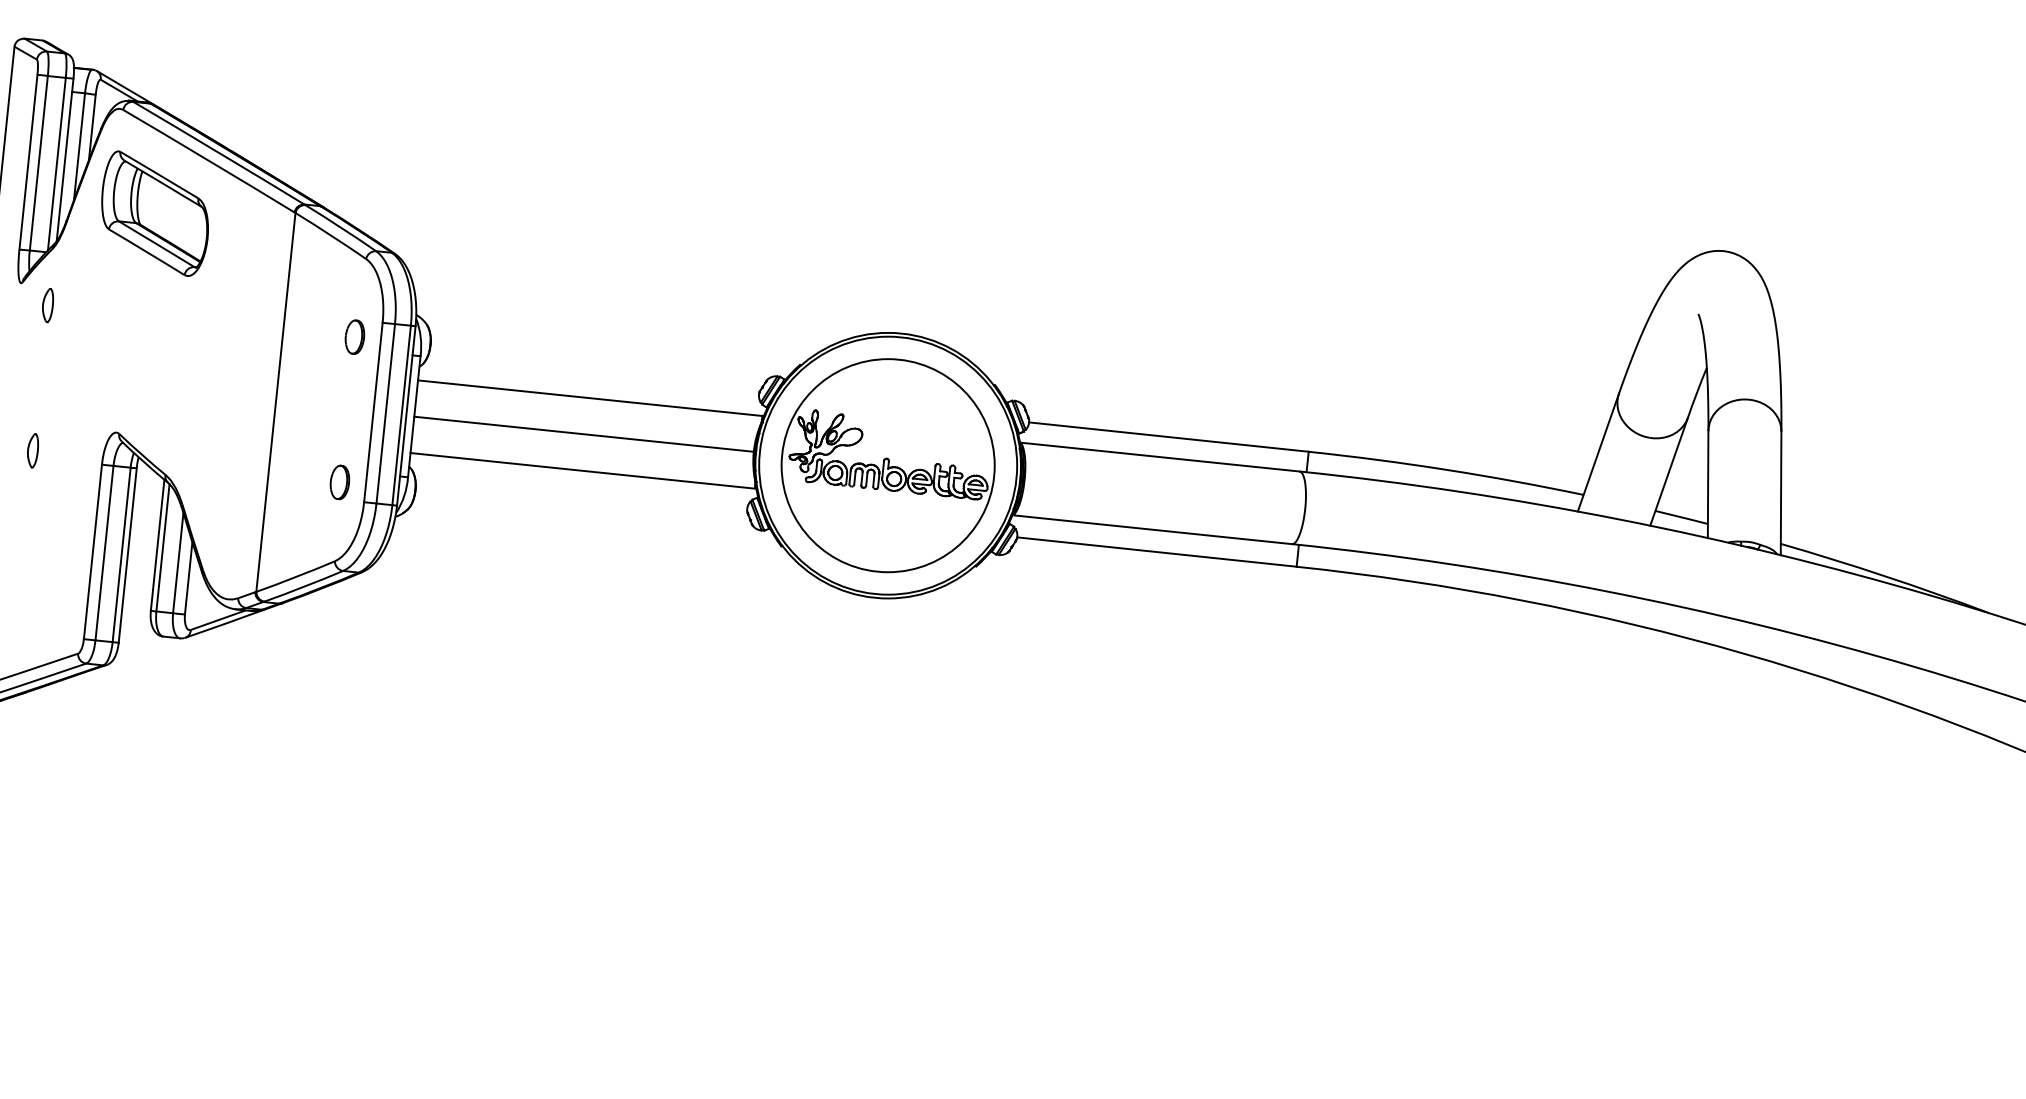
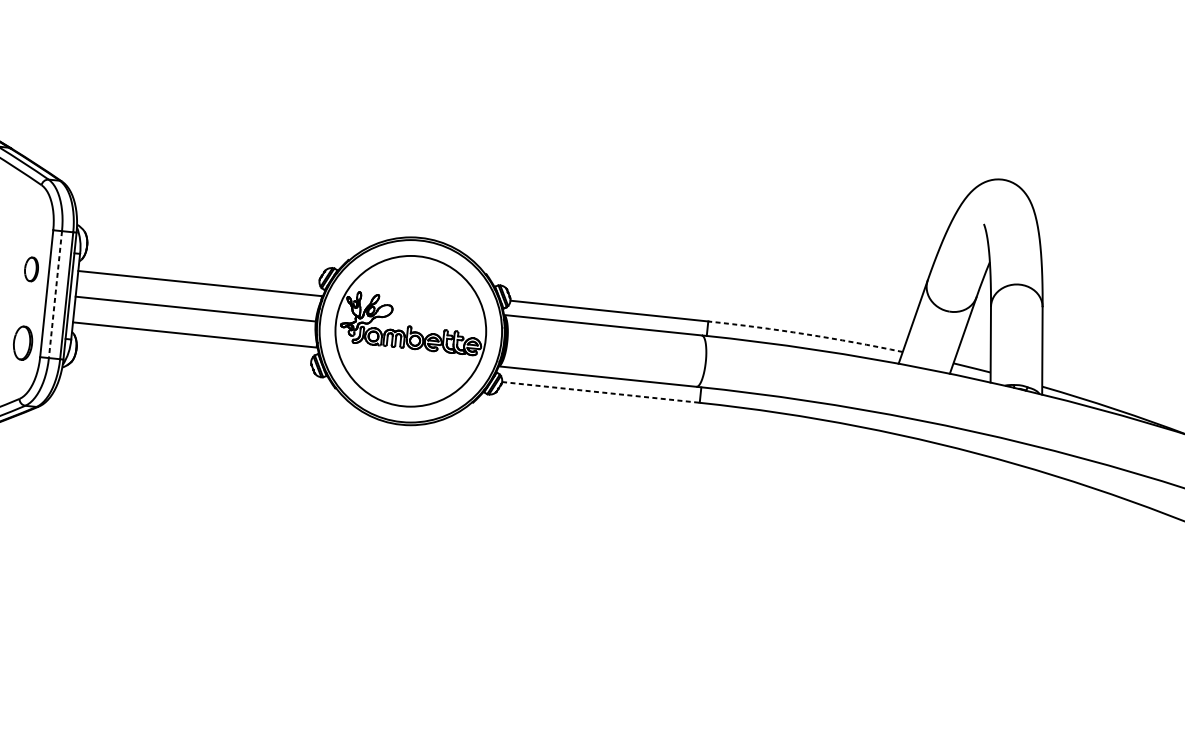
part: (354, 336) -> (31, 268), moved
line: (385, 414) -> (55, 295), solid -> dashed
arc: (1446, 469) -> (805, 334), solid -> dashed
part: (339, 482) -> (22, 343), size x1.4
line: (1157, 552) -> (601, 392), solid -> dashed

